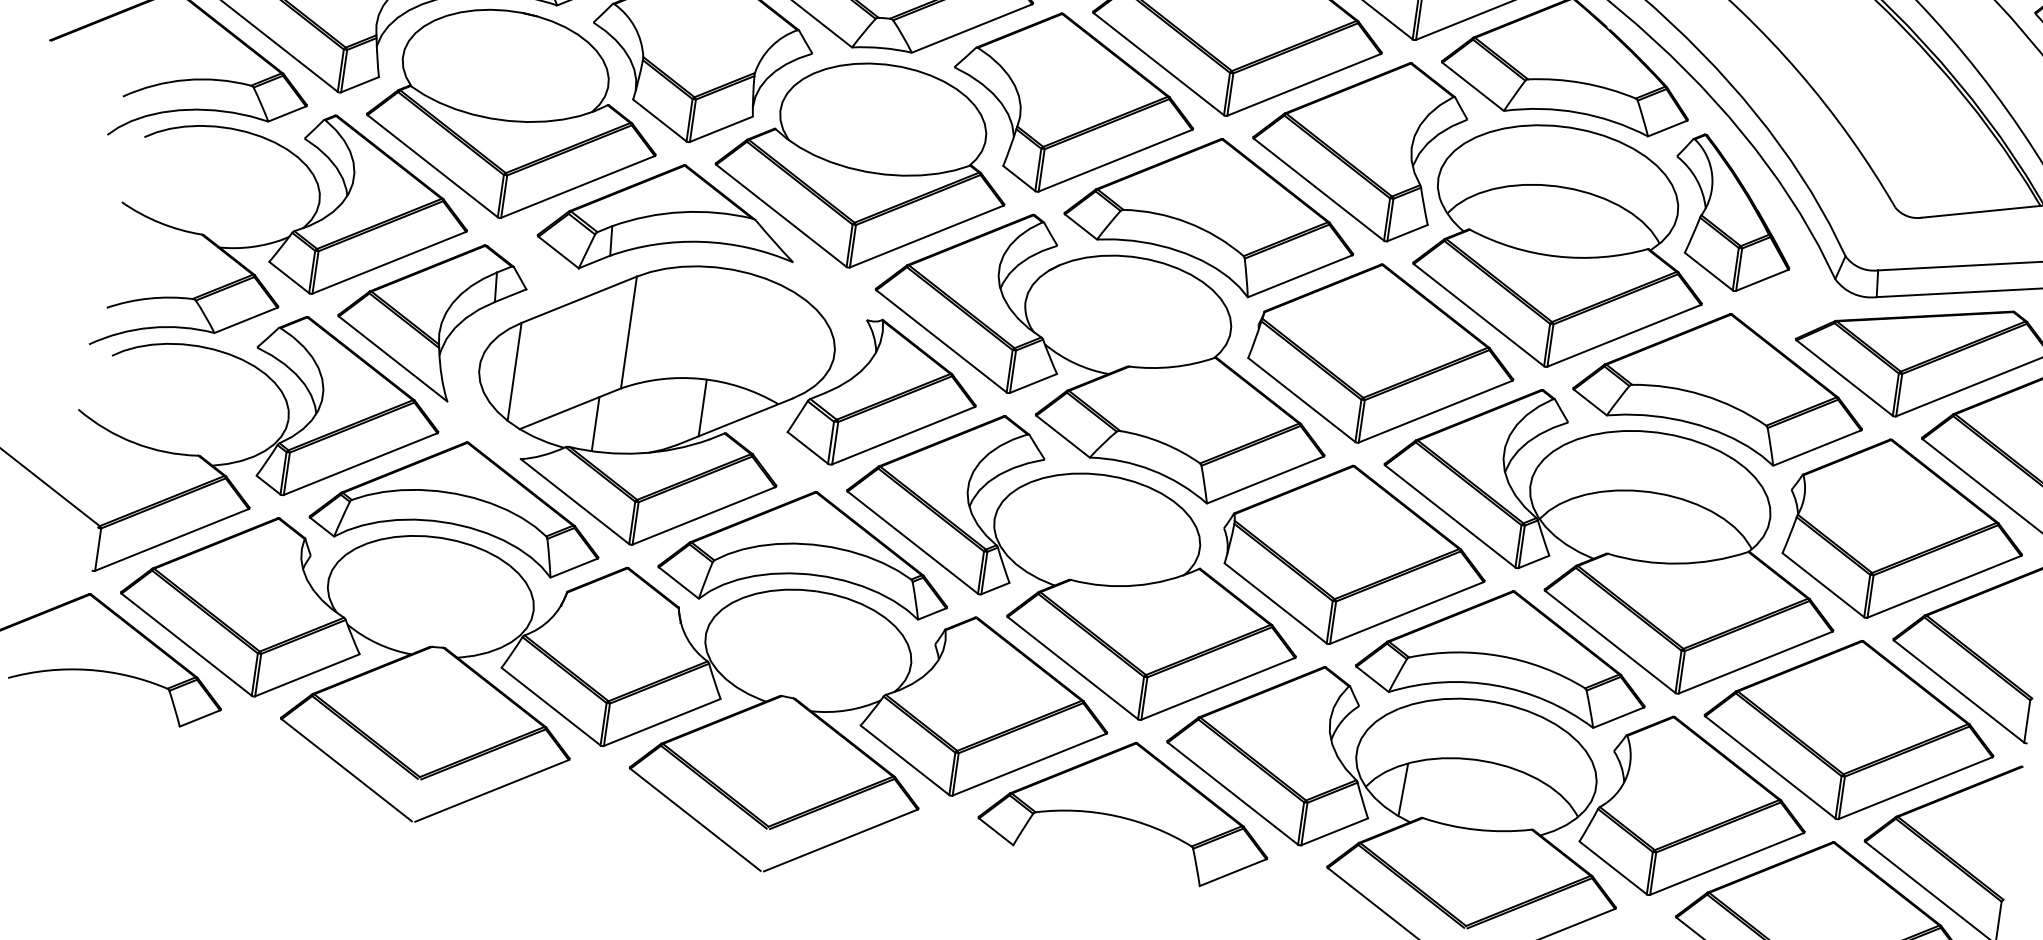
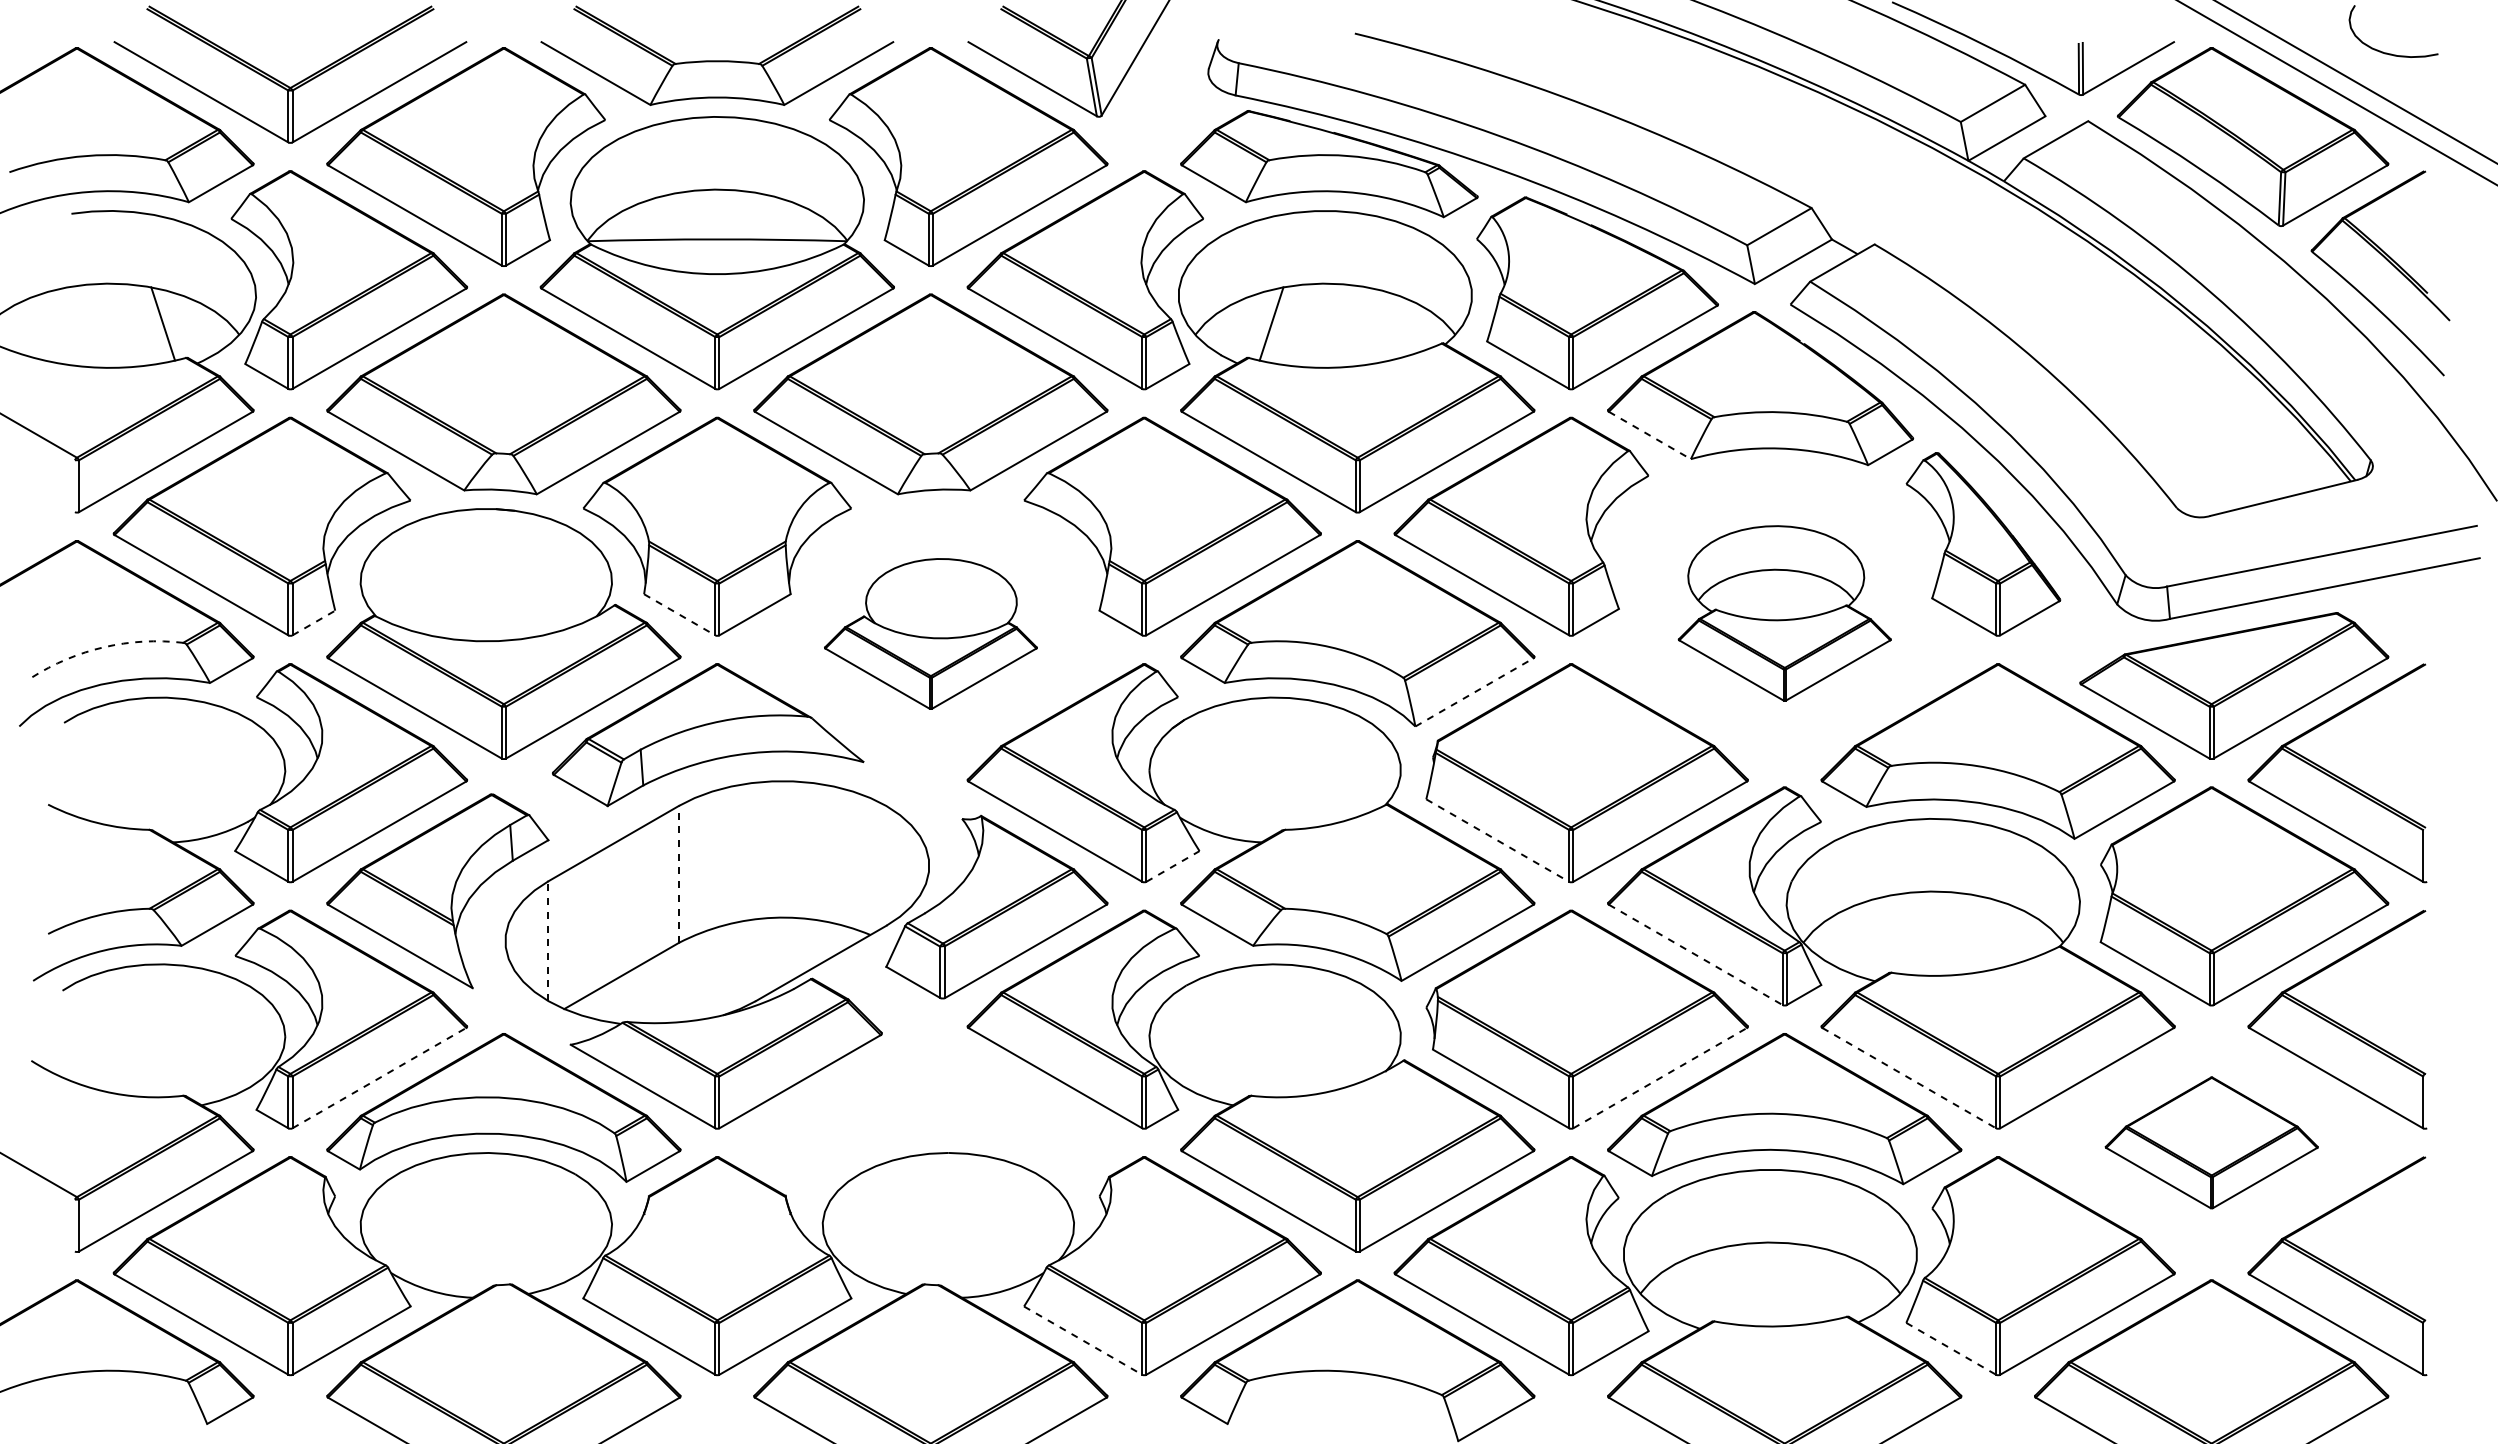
arc: (186, 80) -> (104, 647), solid -> dashed
line: (359, 85) -> (313, 623), solid -> dashed
line: (1473, 86) -> (1650, 435), solid -> dashed
line: (660, 121) -> (680, 615), solid -> dashed
part: (862, 164) -> (930, 633), size x0.6
part: (1562, 247) -> (1784, 613), size x0.6
line: (1300, 276) -> (1474, 692), solid -> dashed
line: (628, 331) -> (678, 873), solid -> dashed
line: (514, 372) -> (548, 941), solid -> dashed
line: (1033, 383) -> (1172, 866), solid -> dashed
line: (1302, 400) -> (1498, 840), solid -> dashed
line: (702, 408) -> (780, 952), removed
line: (595, 423) -> (654, 989), removed
line: (360, 463) -> (379, 1077), solid -> dashed
line: (1450, 517) -> (1696, 955), solid -> dashed
part: (807, 552) -> (930, 1107), removed
line: (1407, 612) -> (1660, 1077), solid -> dashed
line: (1610, 642) -> (1909, 1078), solid -> dashed
part: (1849, 729) -> (2211, 1142), size x0.6
line: (905, 760) -> (1083, 1340), solid -> dashed
line: (1402, 789) -> (1685, 1290), removed
line: (1613, 867) -> (1951, 1348), solid -> dashed

